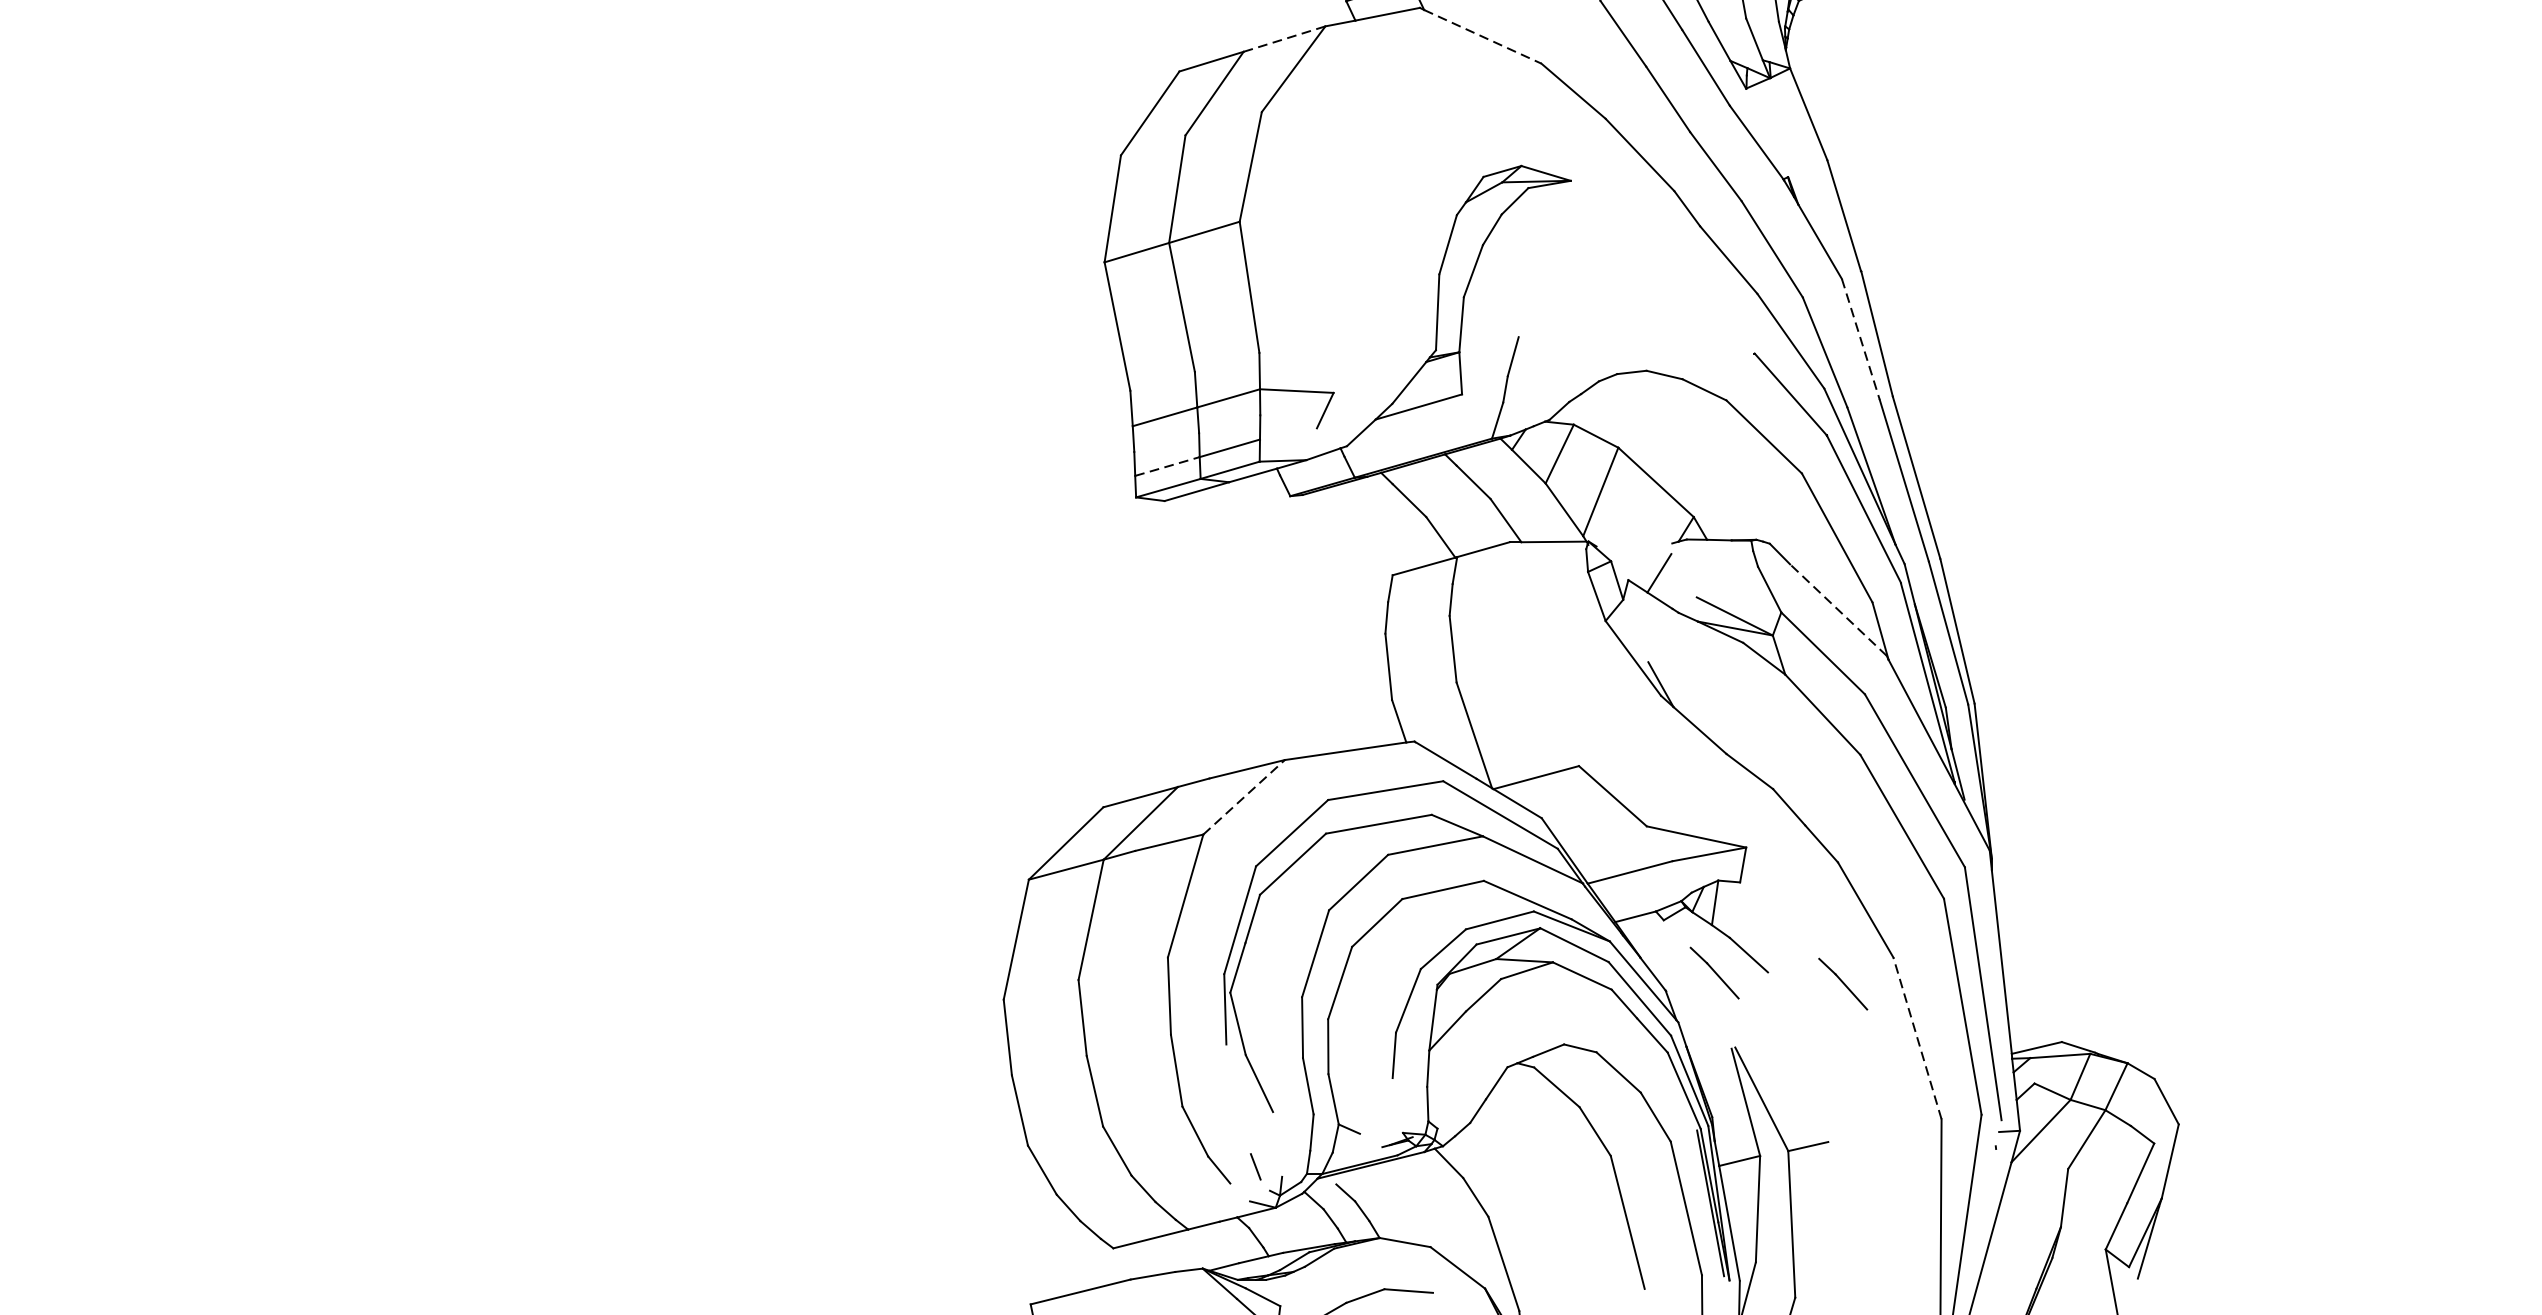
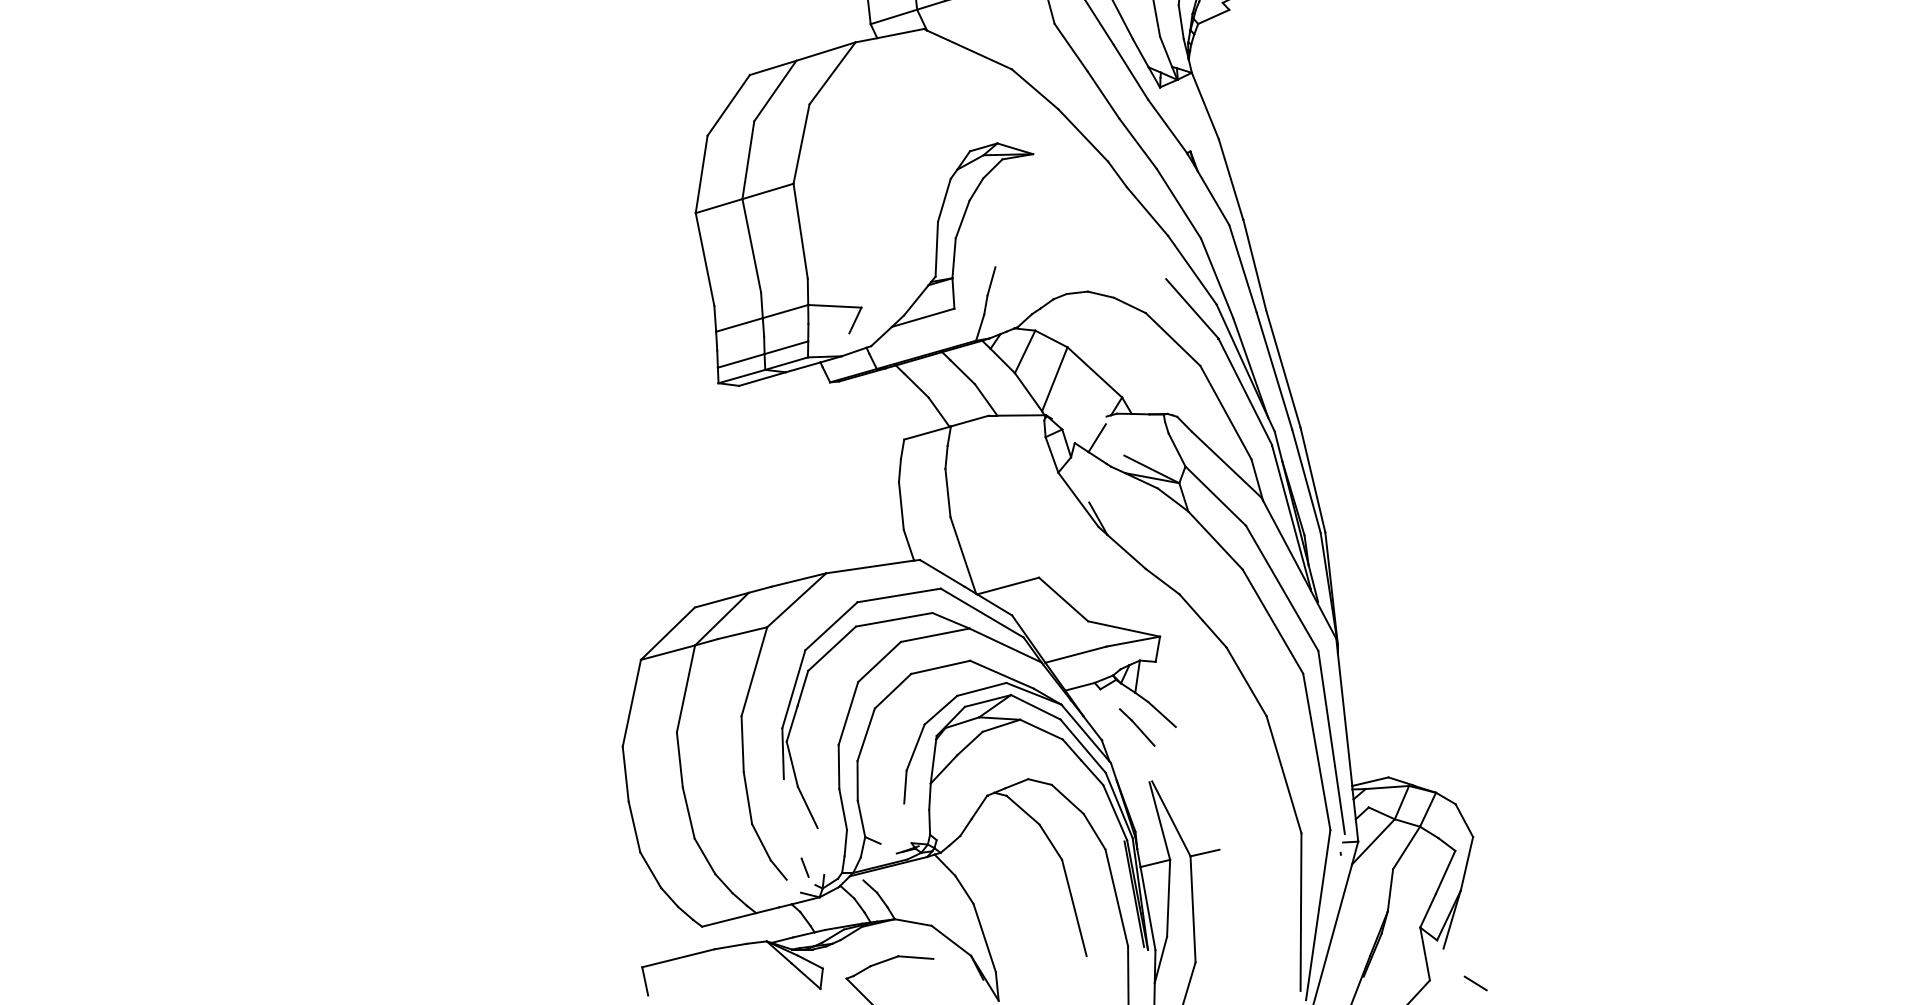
line: (1482, 36) -> (969, 49), dashed -> solid
line: (1283, 38) -> (825, 51), dashed -> solid
line: (1861, 338) -> (1243, 268), dashed -> solid
line: (1167, 465) -> (741, 360), dashed -> solid
line: (1837, 609) -> (1226, 464), dashed -> solid
line: (1243, 797) -> (796, 600), dashed -> solid
part: (1842, 984) -> (1229, 735), removed
line: (1916, 1038) -> (1283, 774), dashed -> solid

